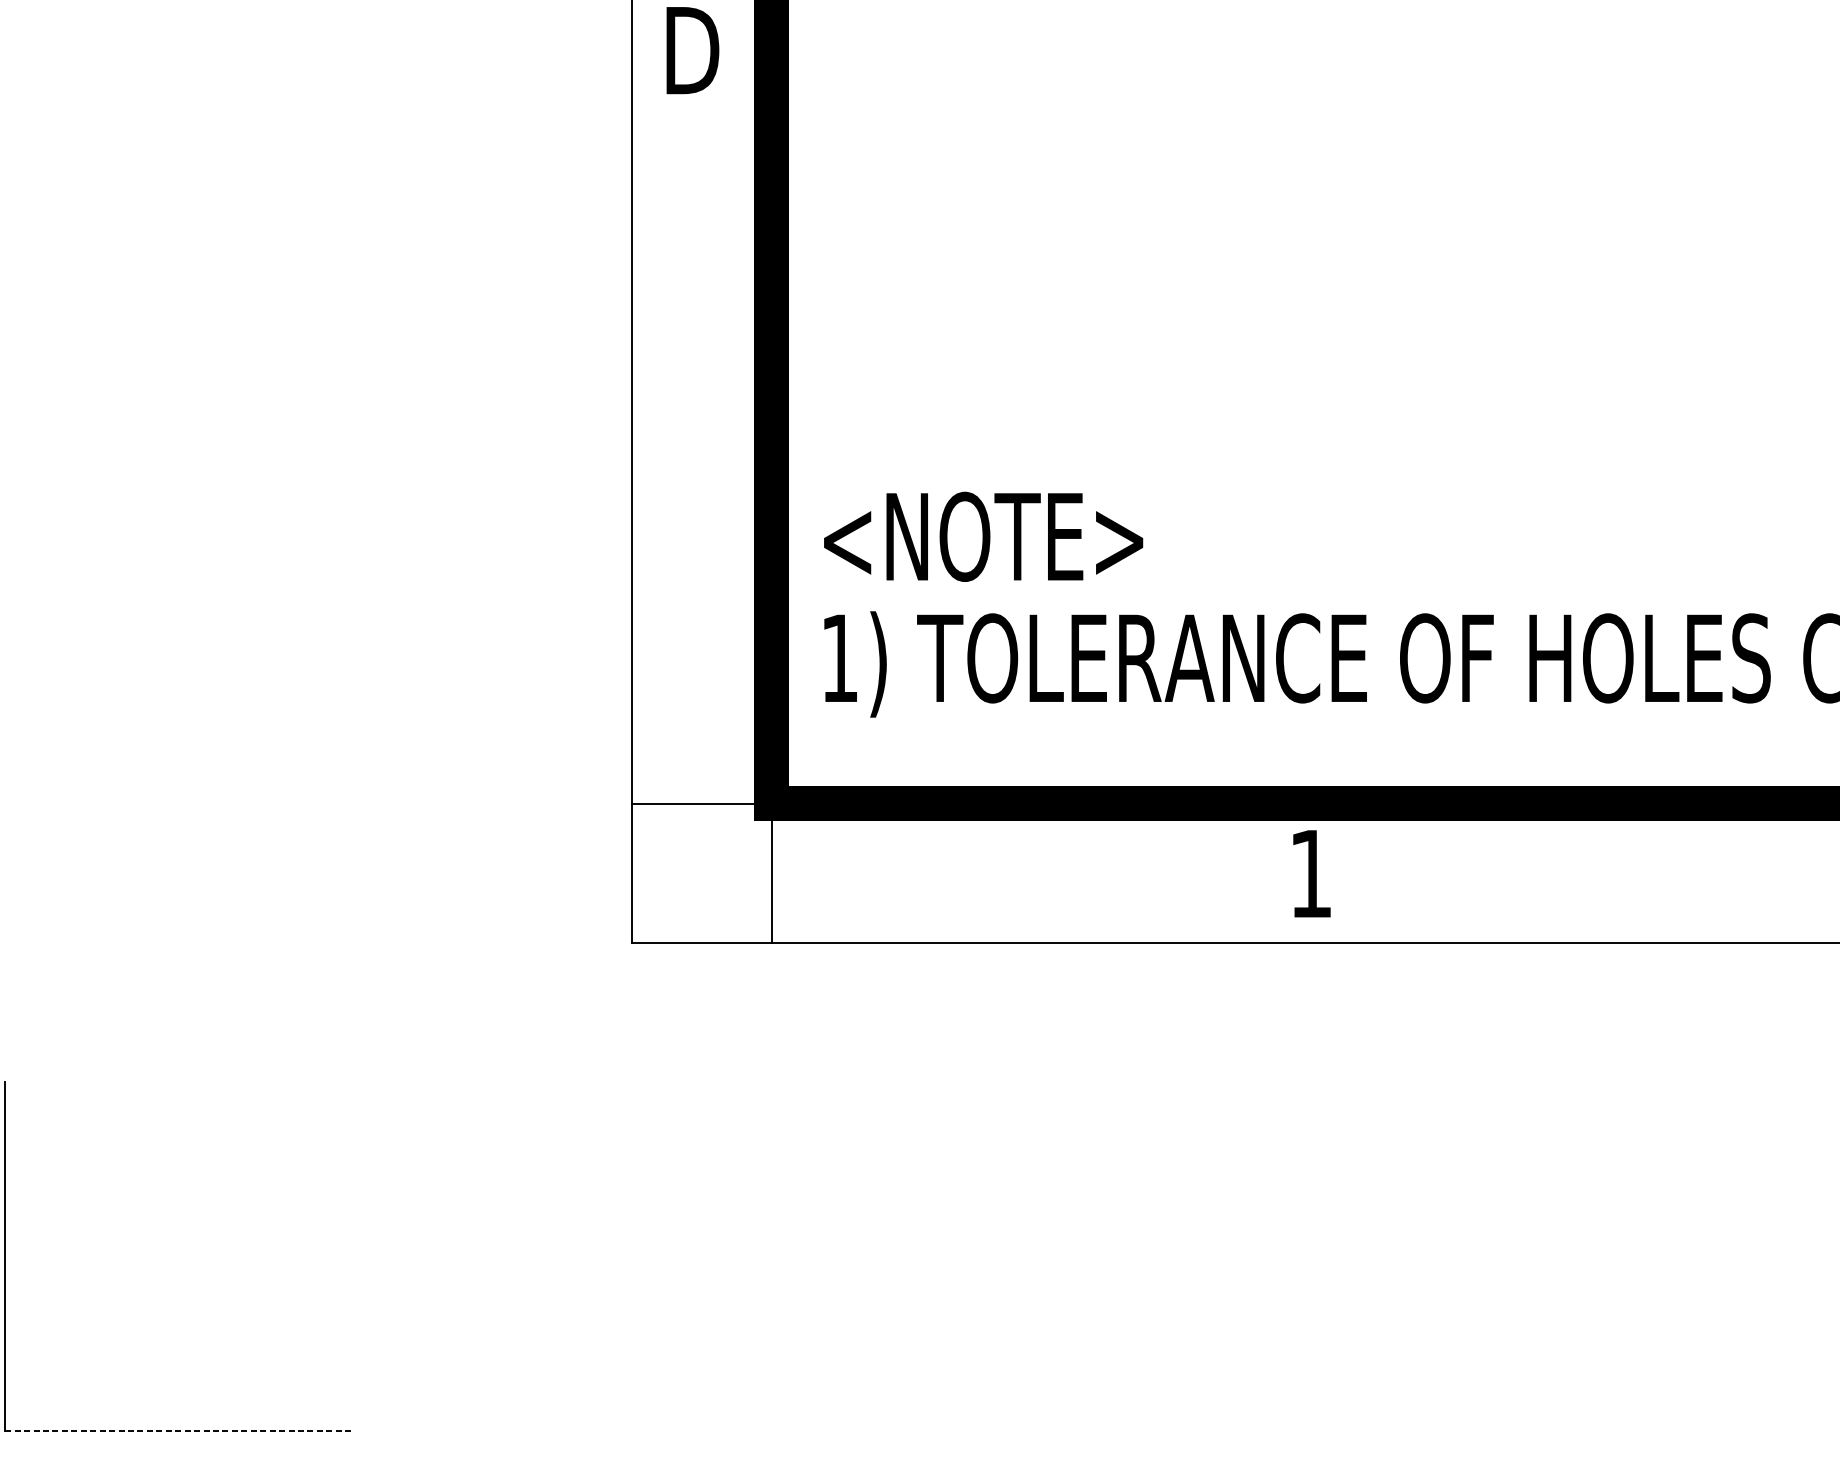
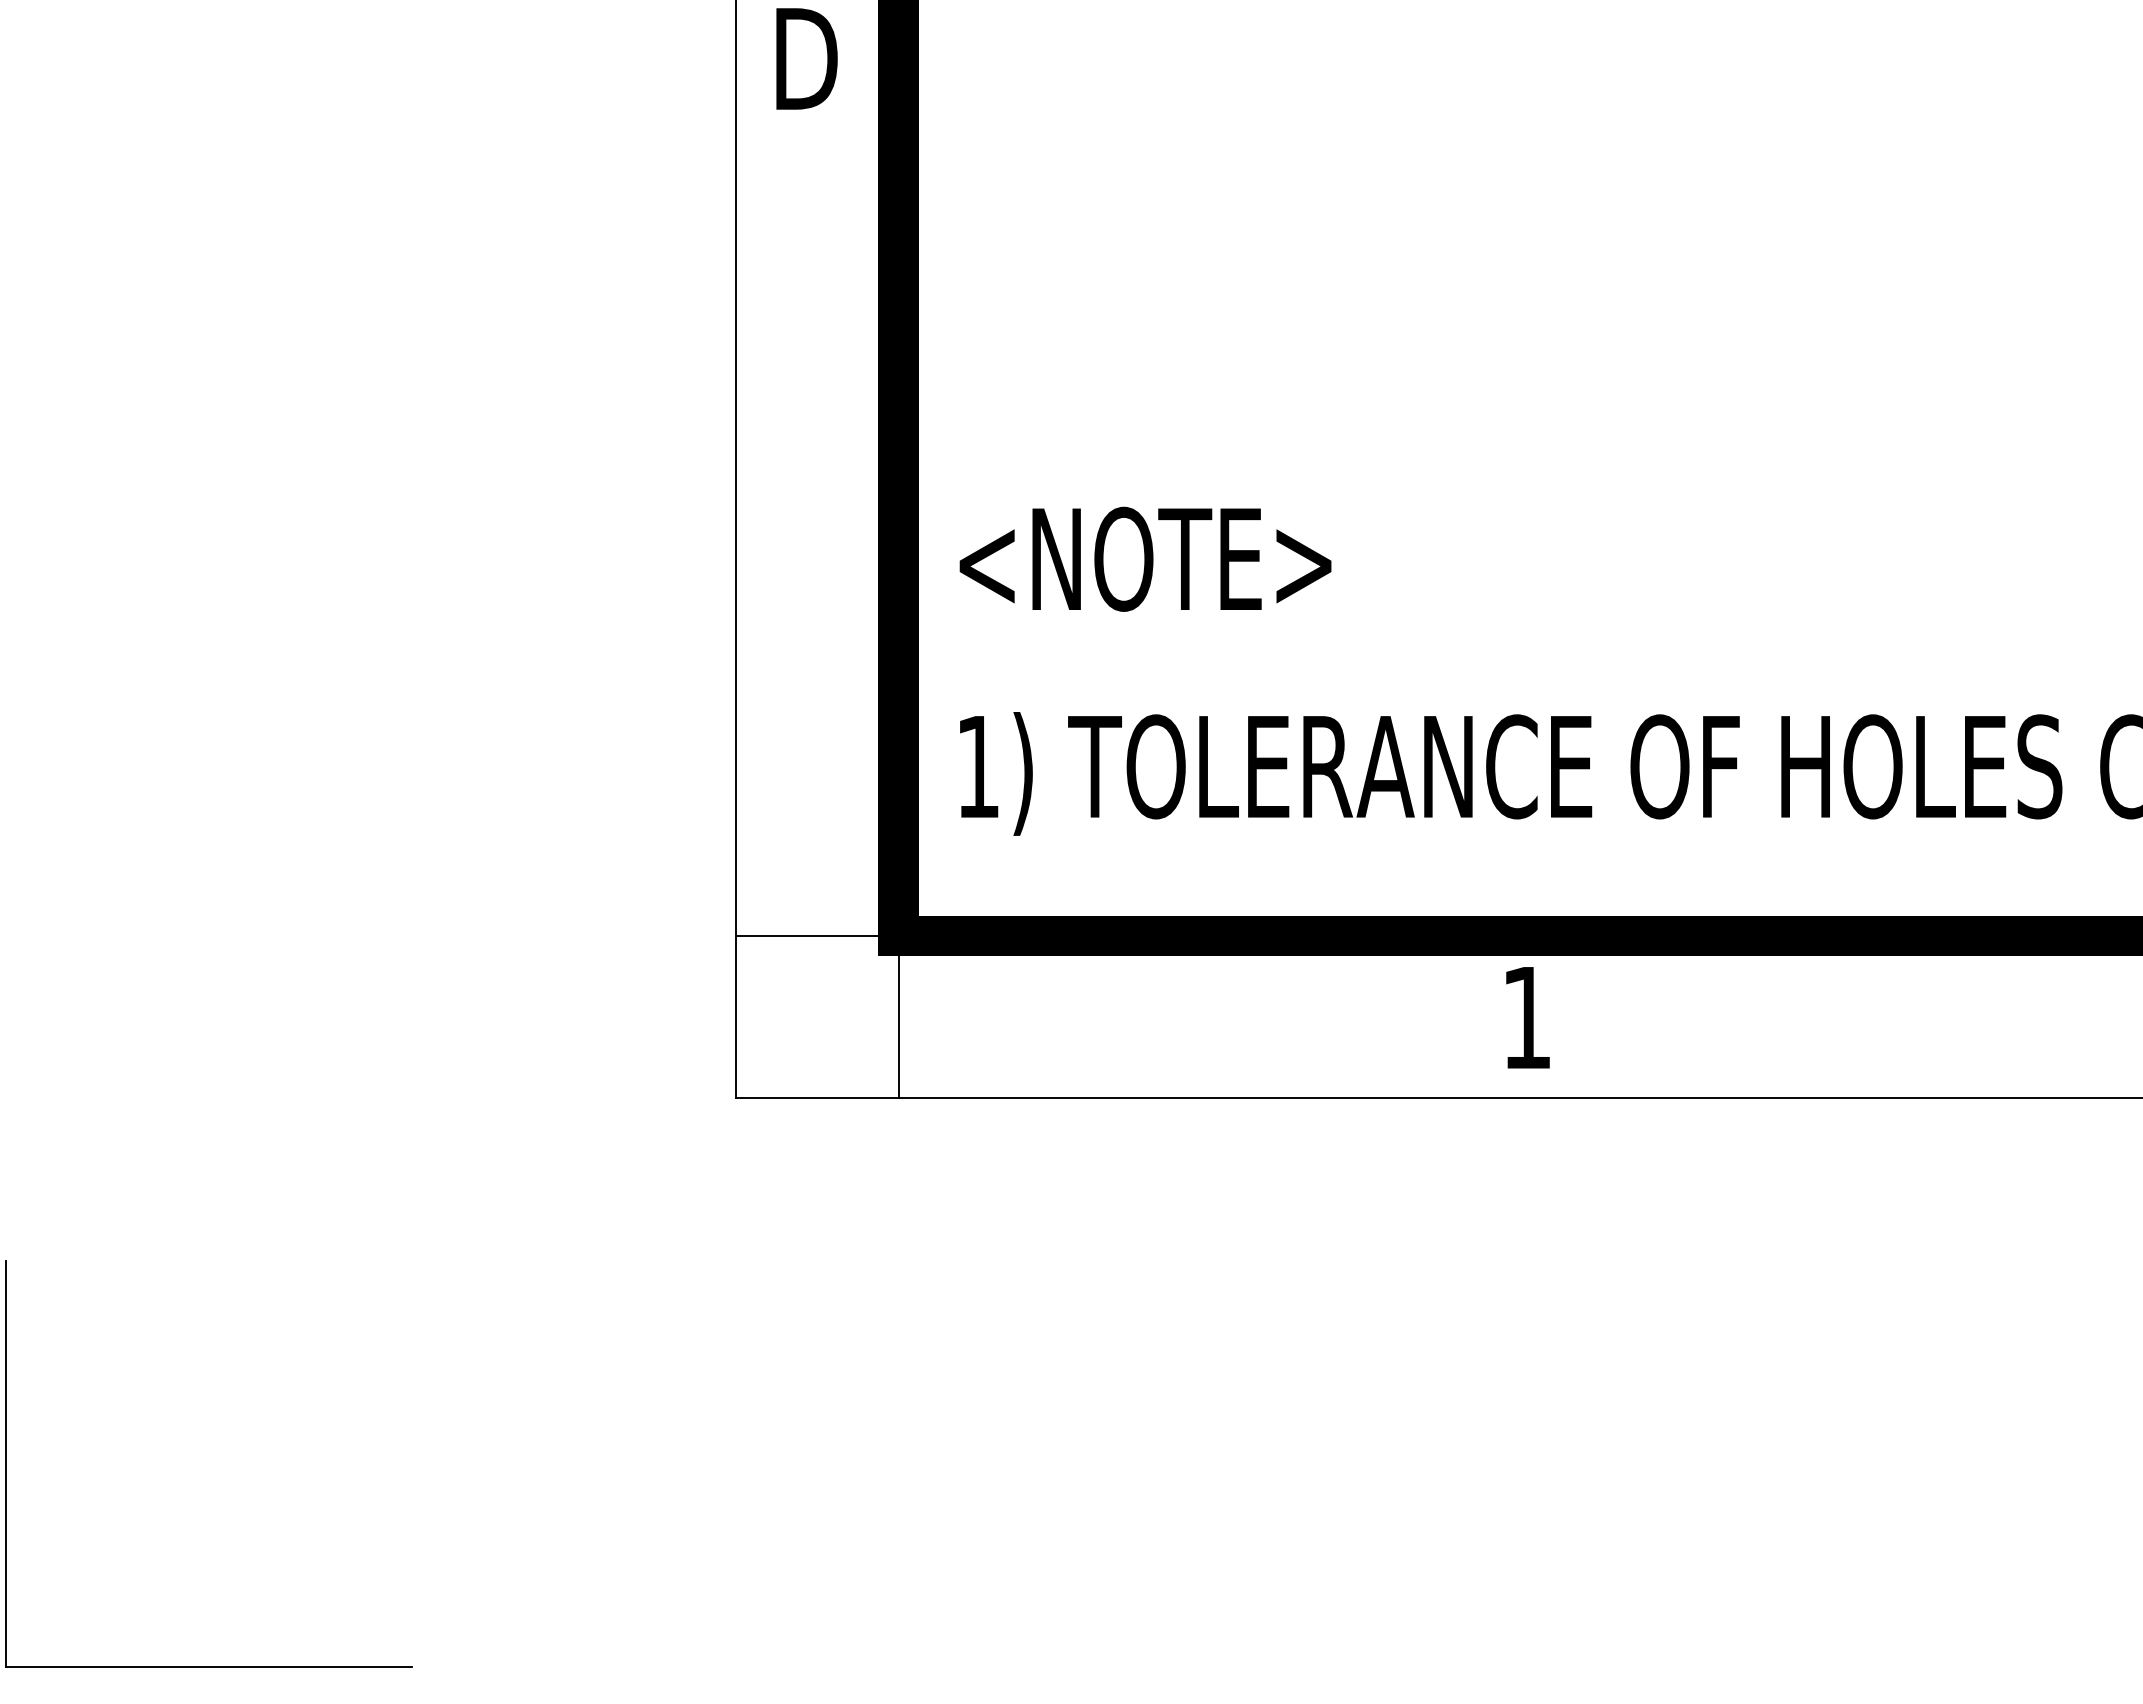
text: (983, 536) -> (1145, 558), moved
line: (179, 1430) -> (208, 1666), dashed -> solid

